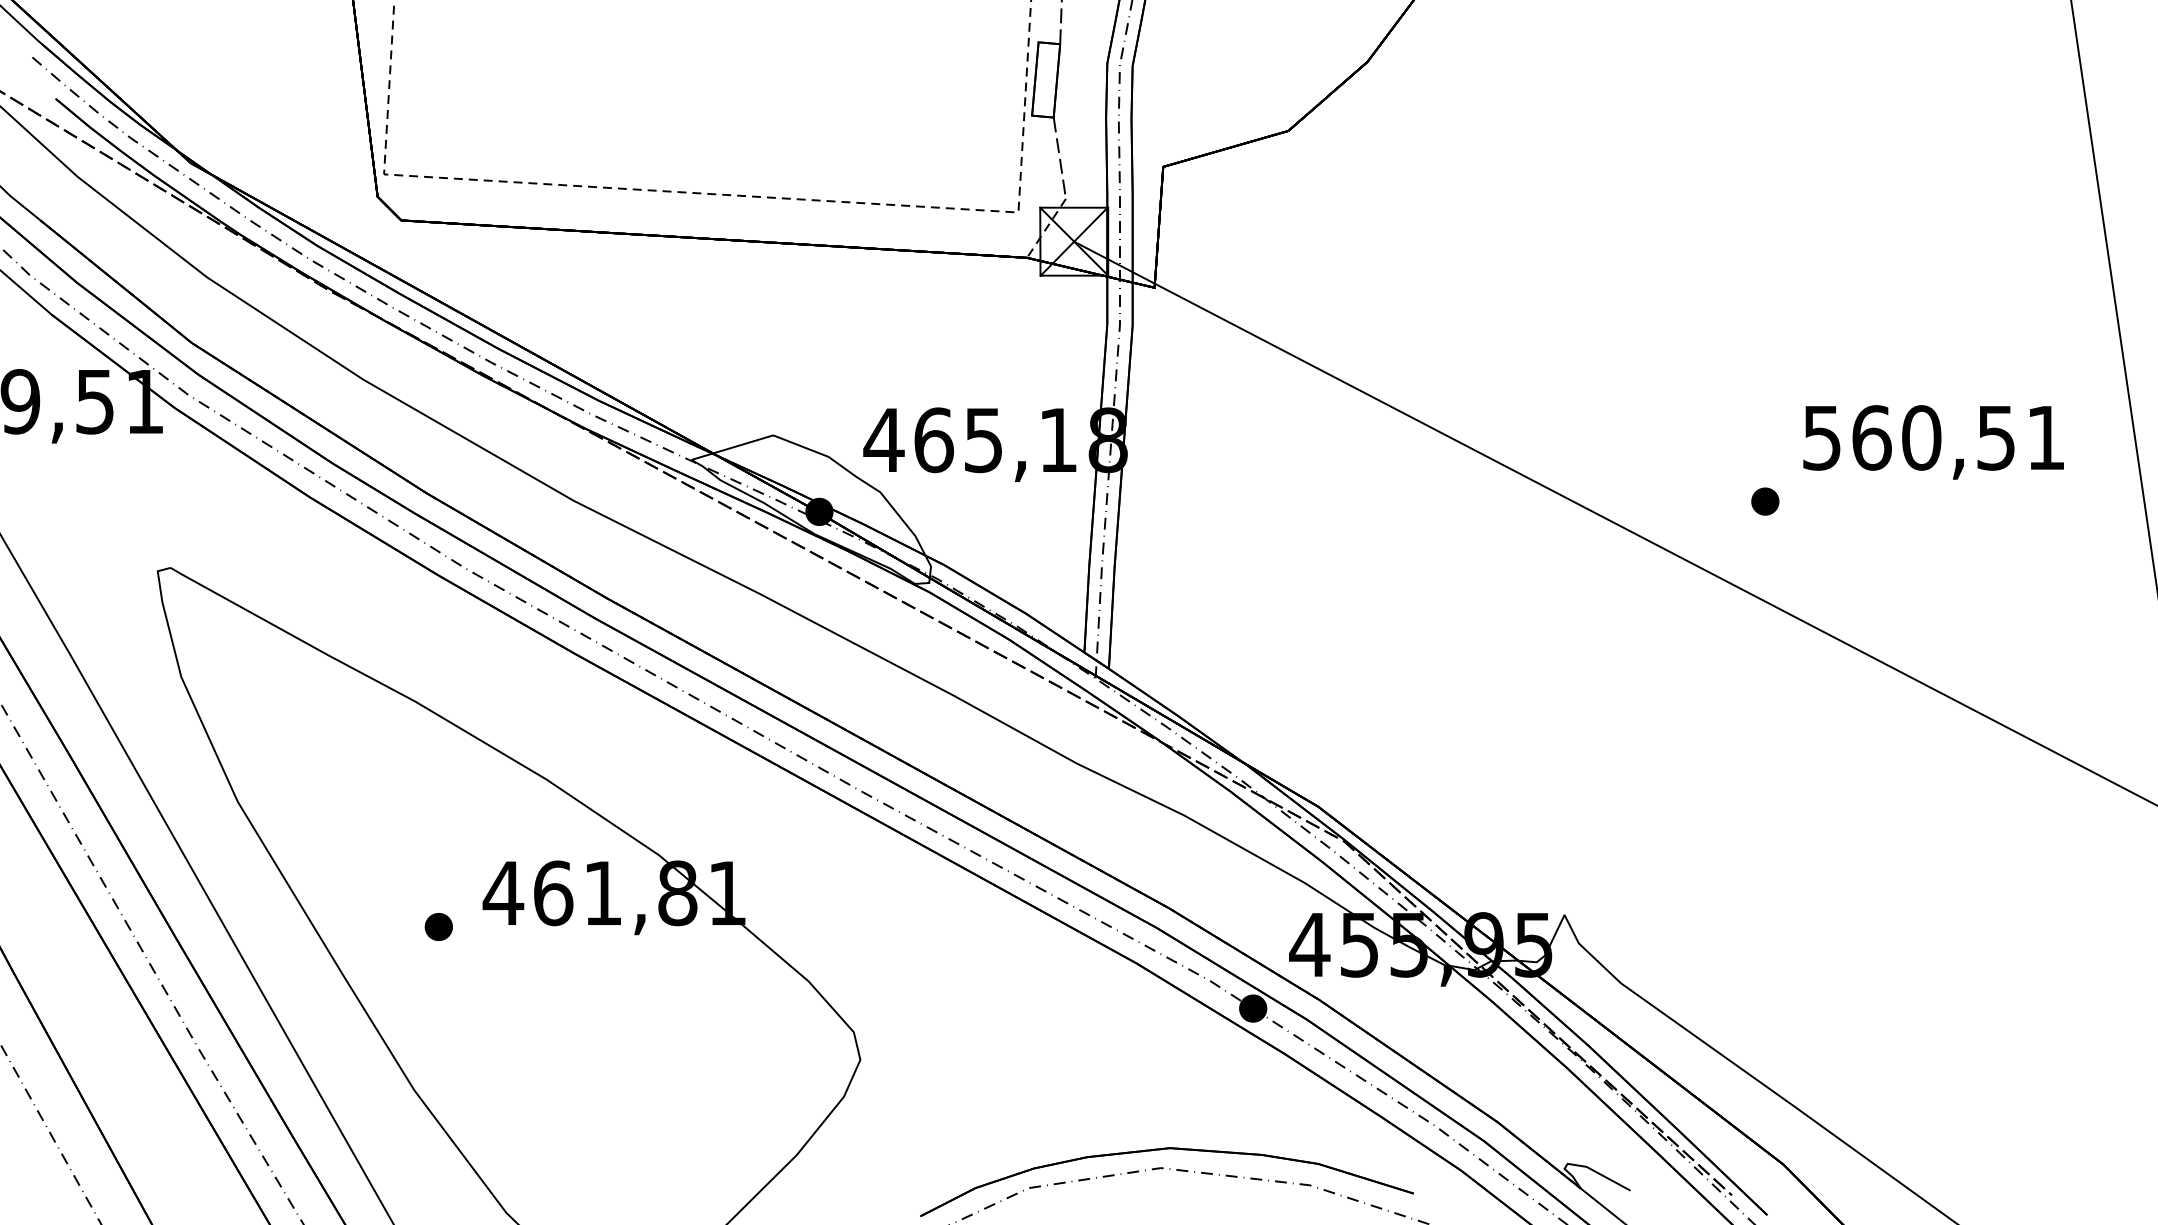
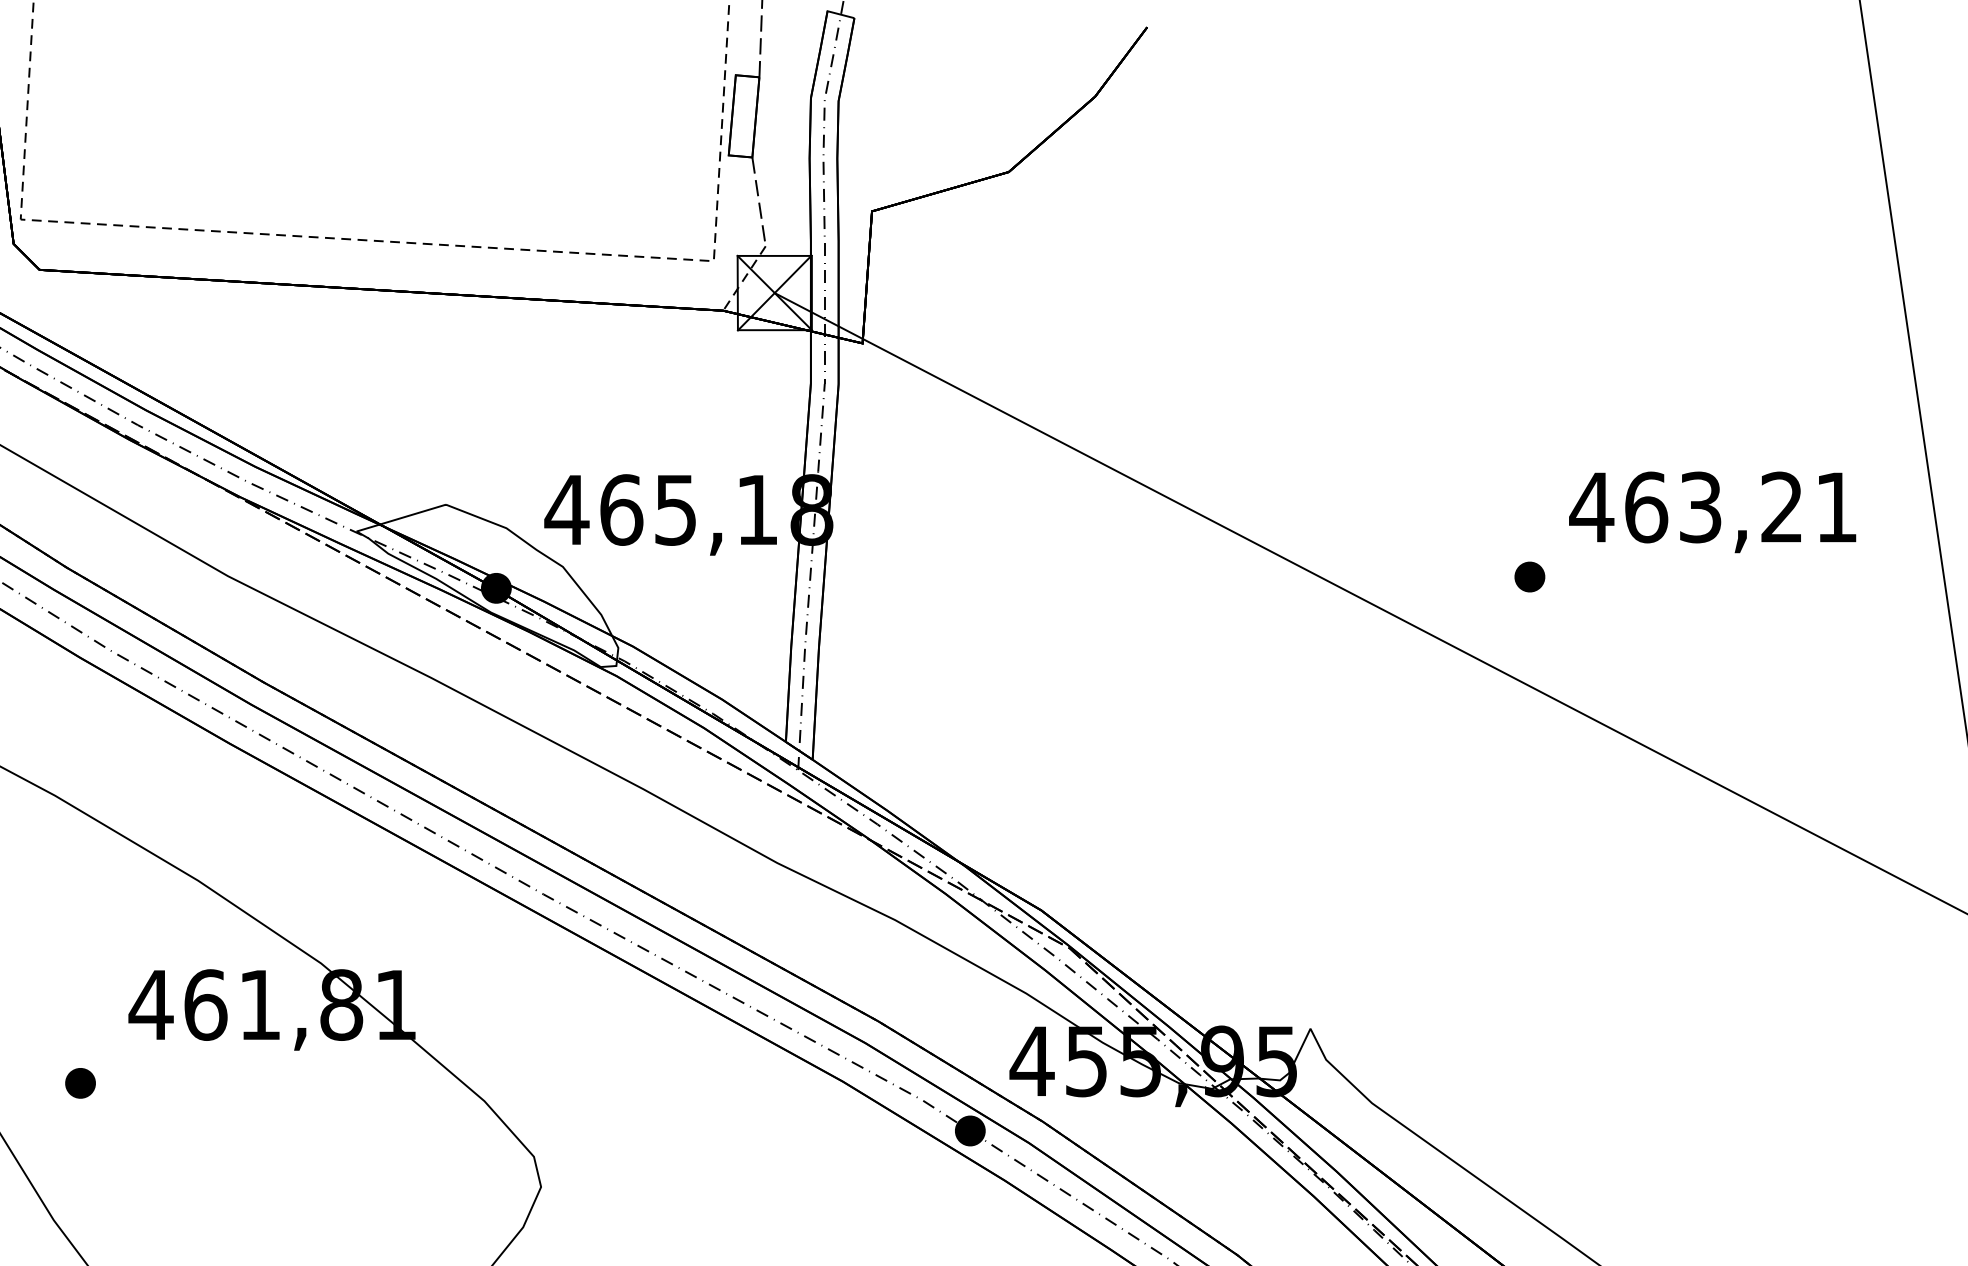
text: (1907, 437) -> (1685, 507), 560,51 -> 463,21
part: (438, 926) -> (80, 1082), moved

